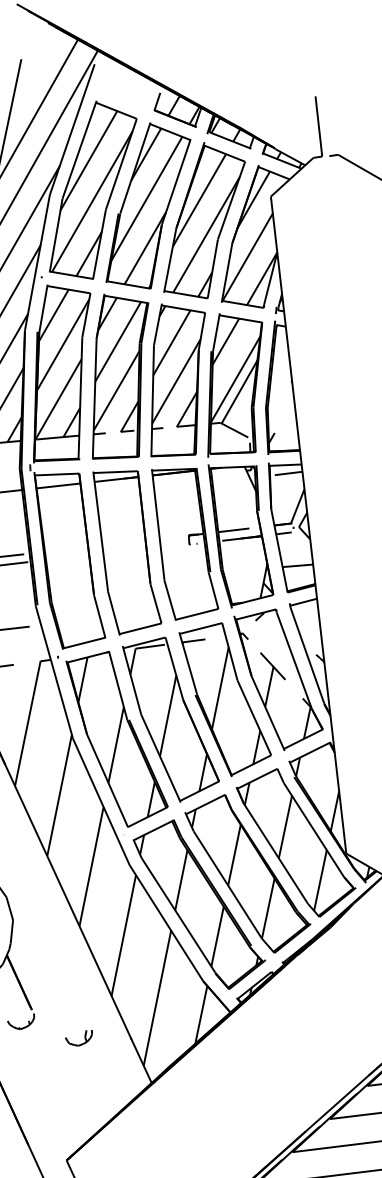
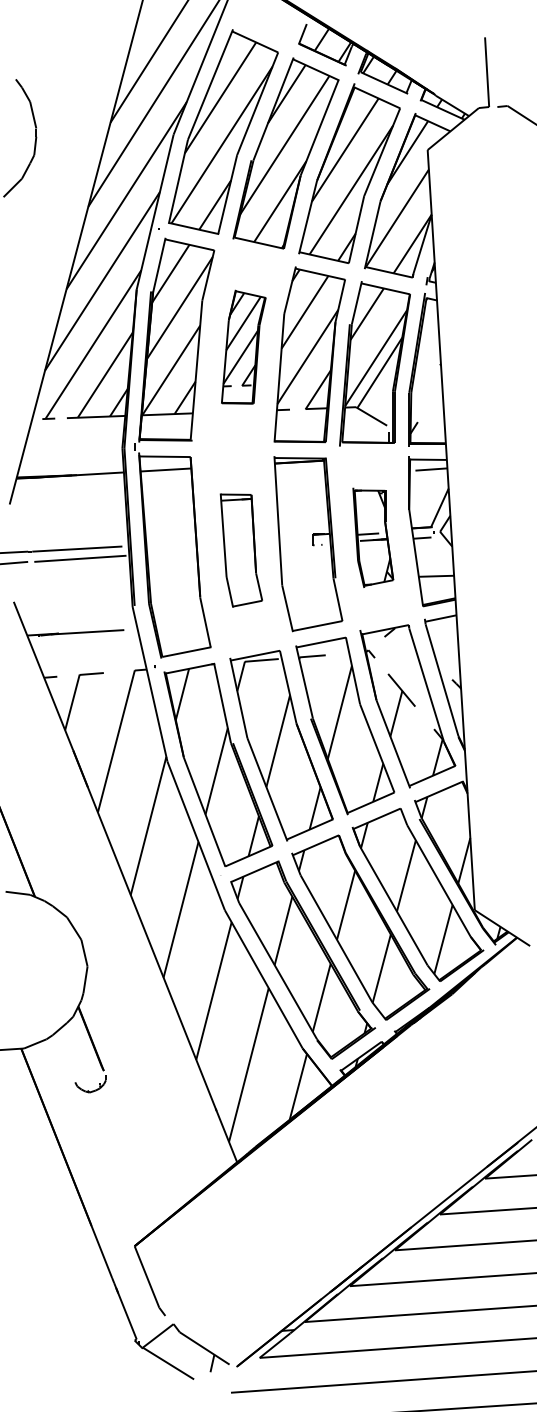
part: (120, 375) -> (243, 346), size x0.6
part: (241, 535) -> (373, 537), size x0.6
part: (127, 552) -> (241, 550), size x0.6
part: (79, 1038) -> (156, 1106), removed

